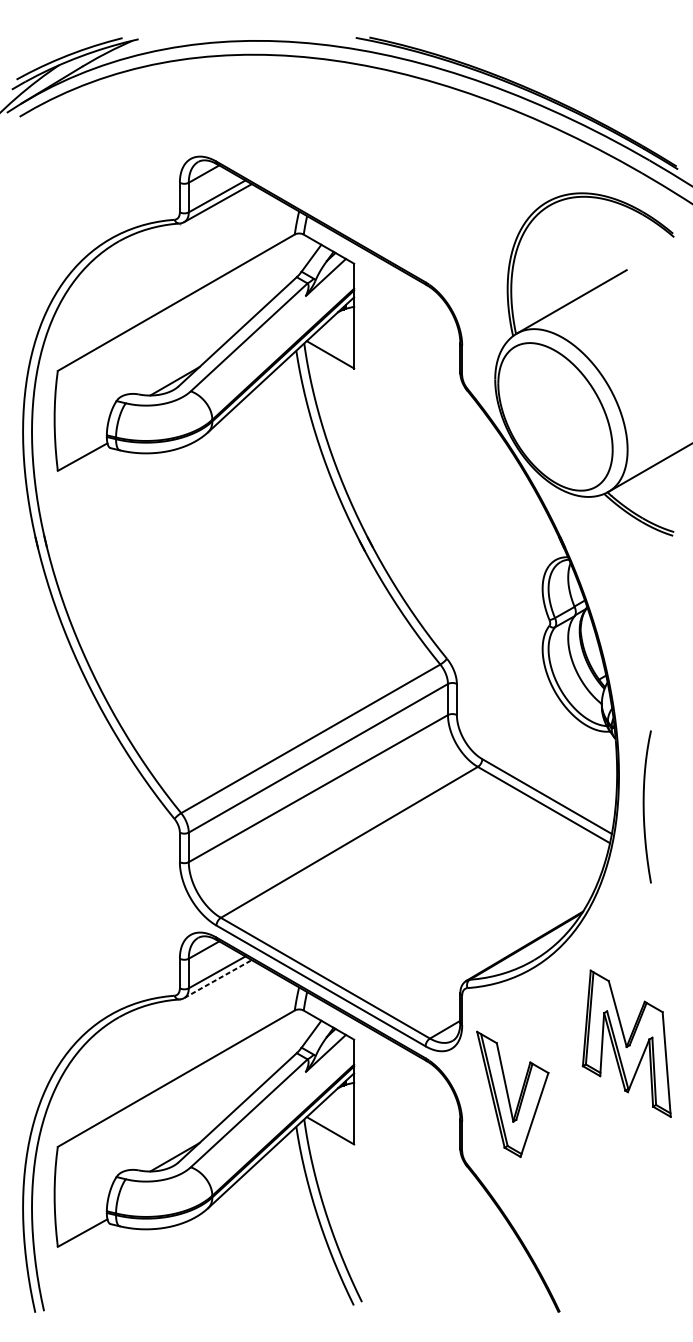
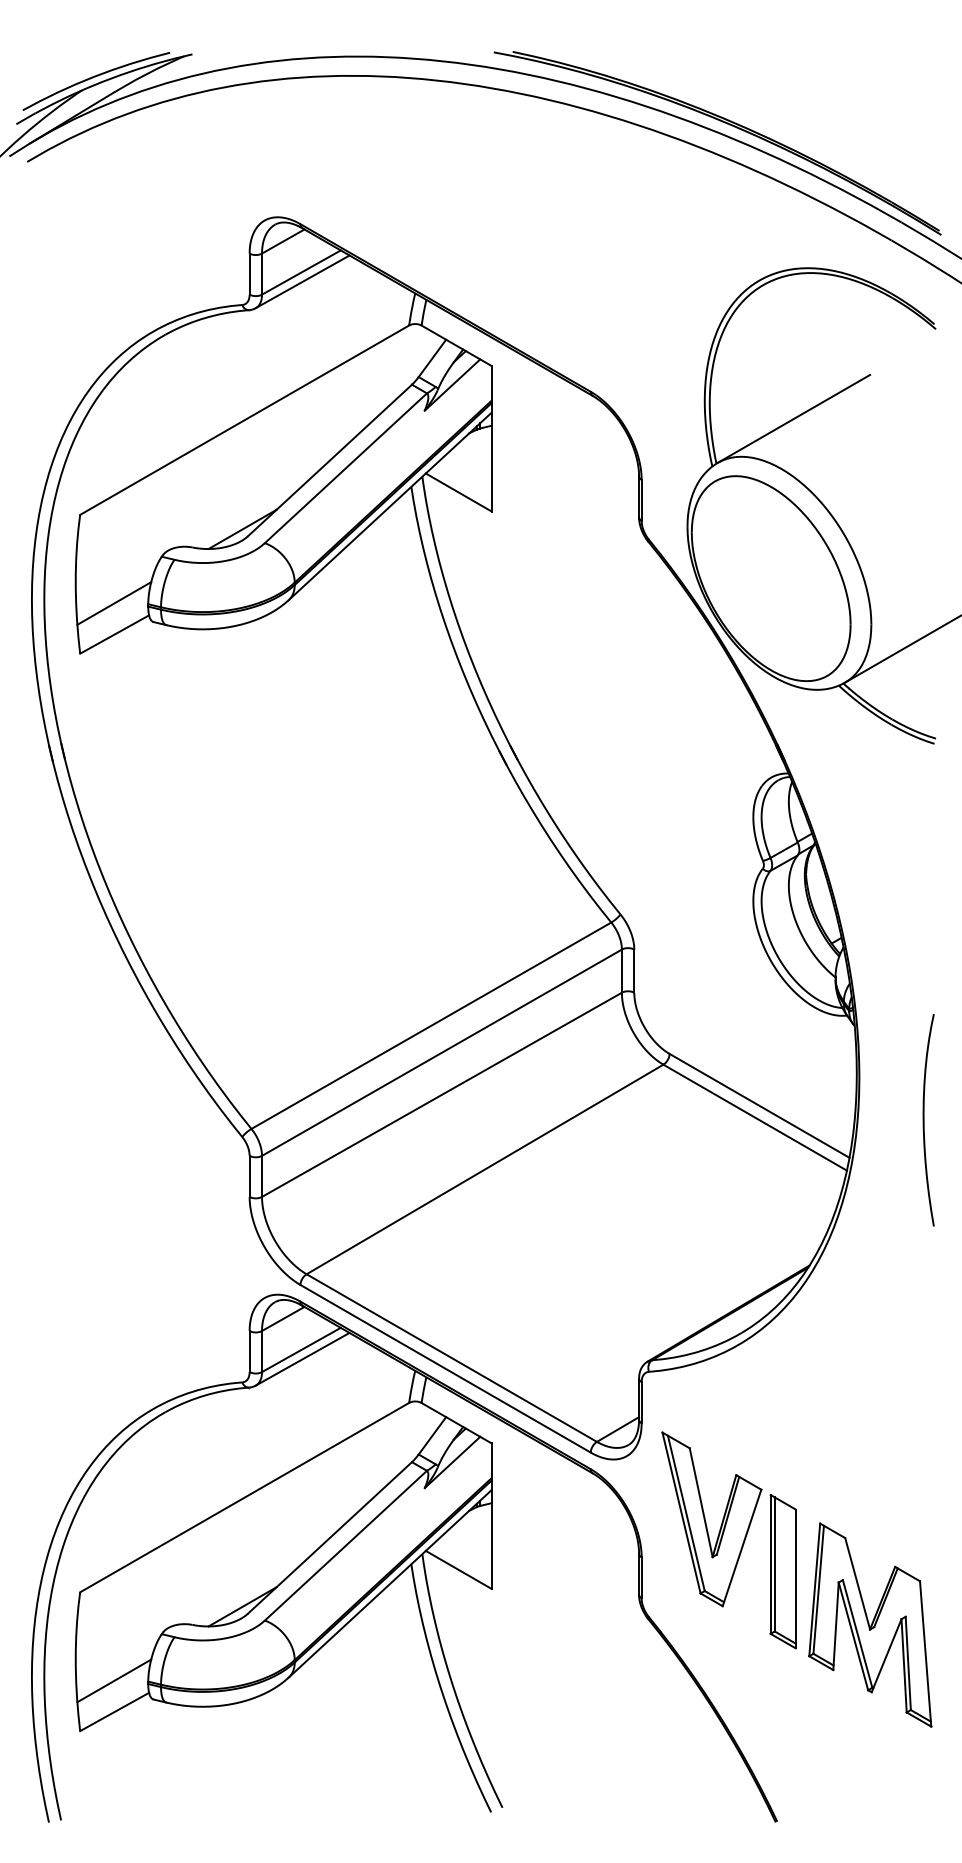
line: (82, 434) -> (114, 603), added
curve: (644, 807) -> (924, 1120), moved
line: (217, 979) -> (302, 1359), dashed -> solid
part: (627, 1043) -> (870, 1624), moved
part: (563, 1131) -> (782, 1571), added
line: (82, 1210) -> (114, 1680), added

